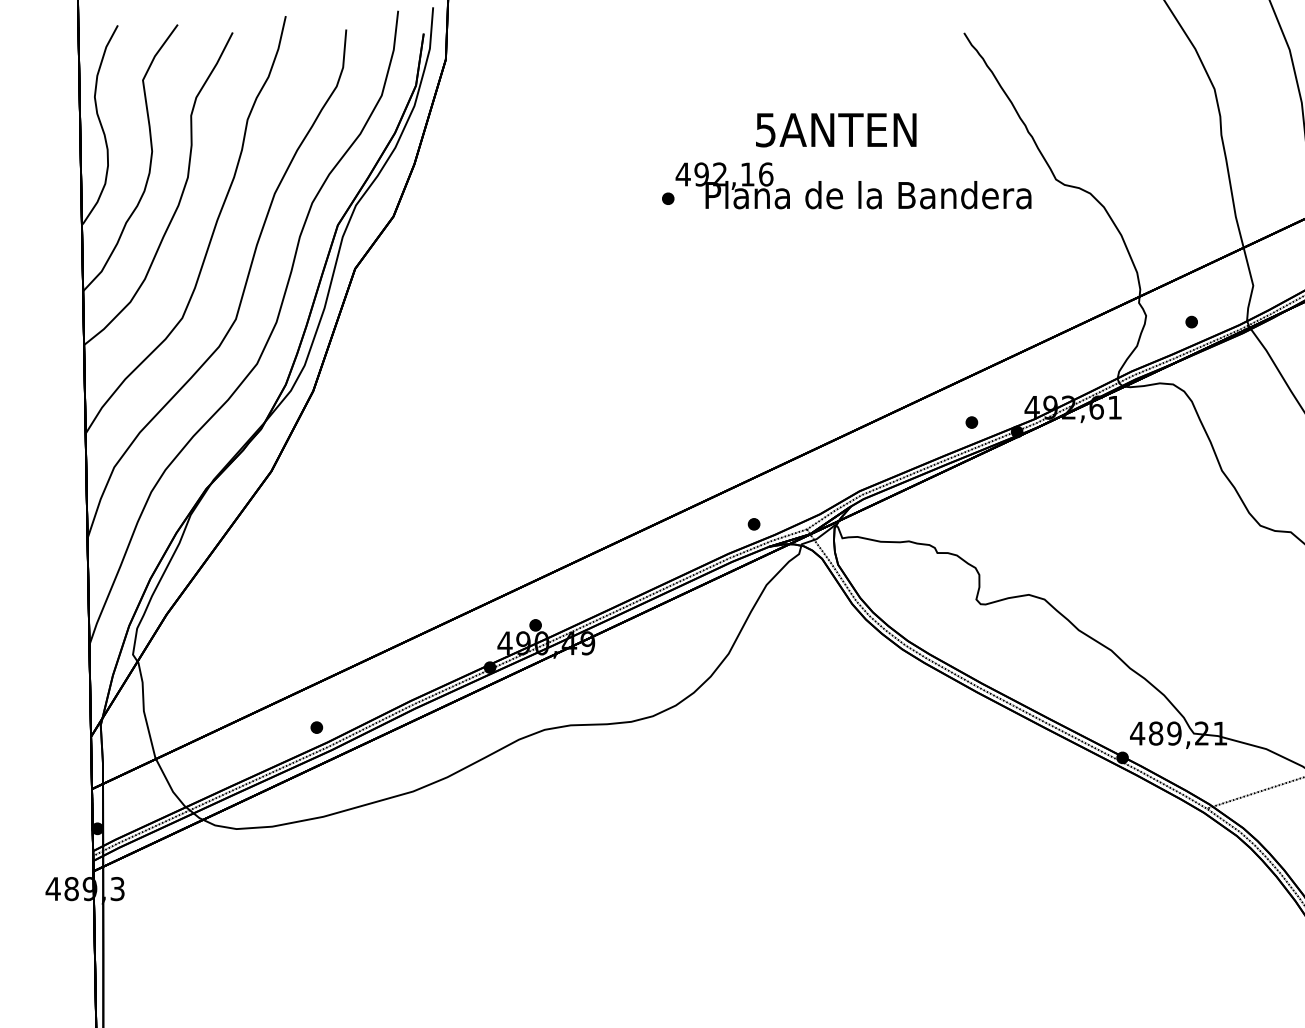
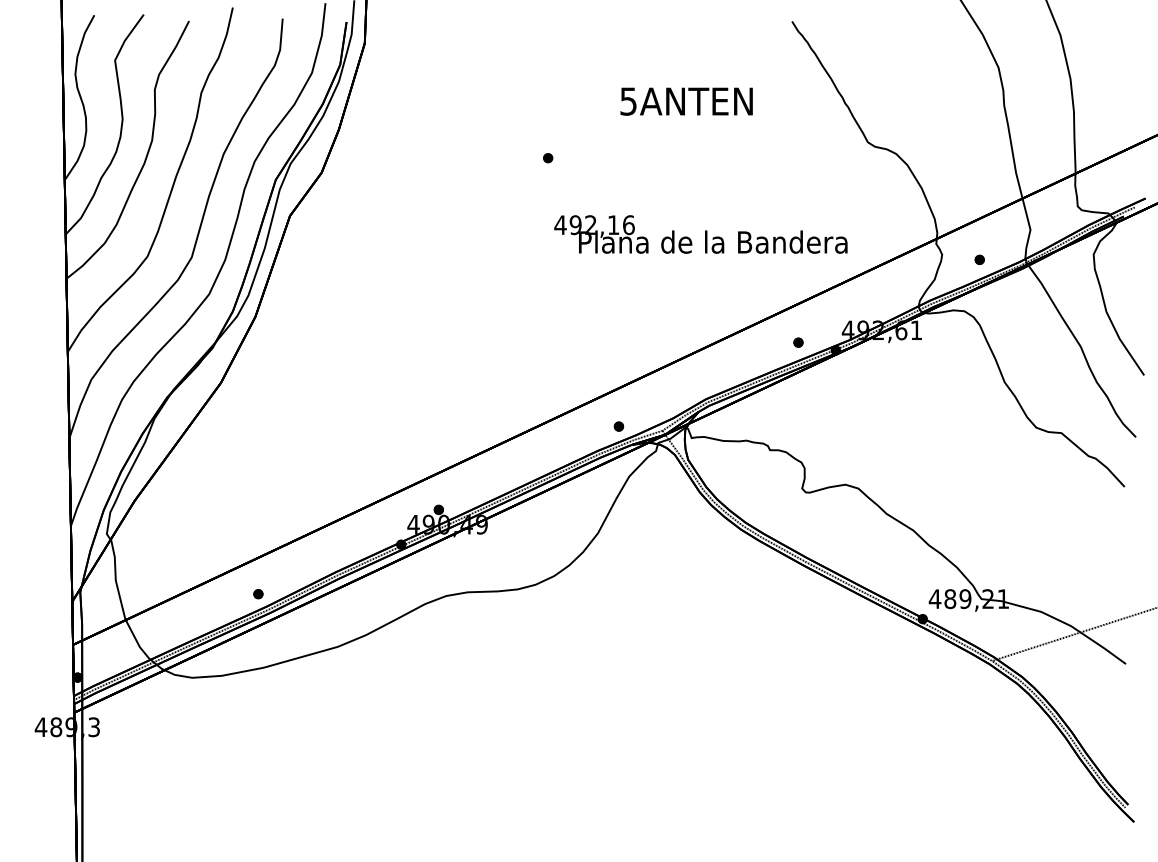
text: (853, 185) -> (700, 234), moved

